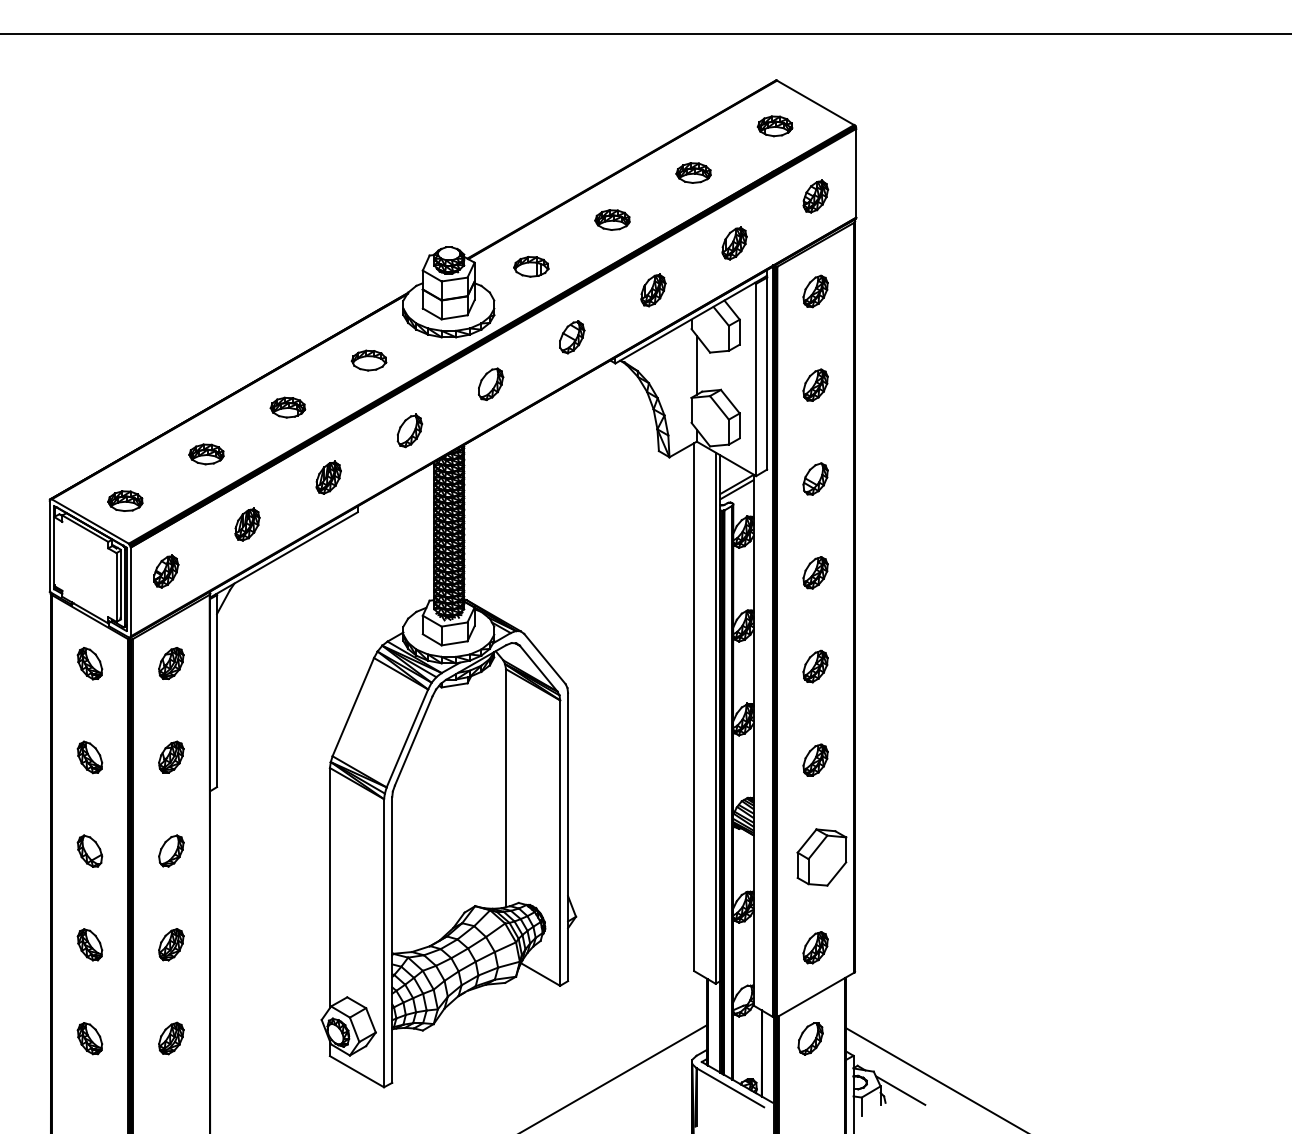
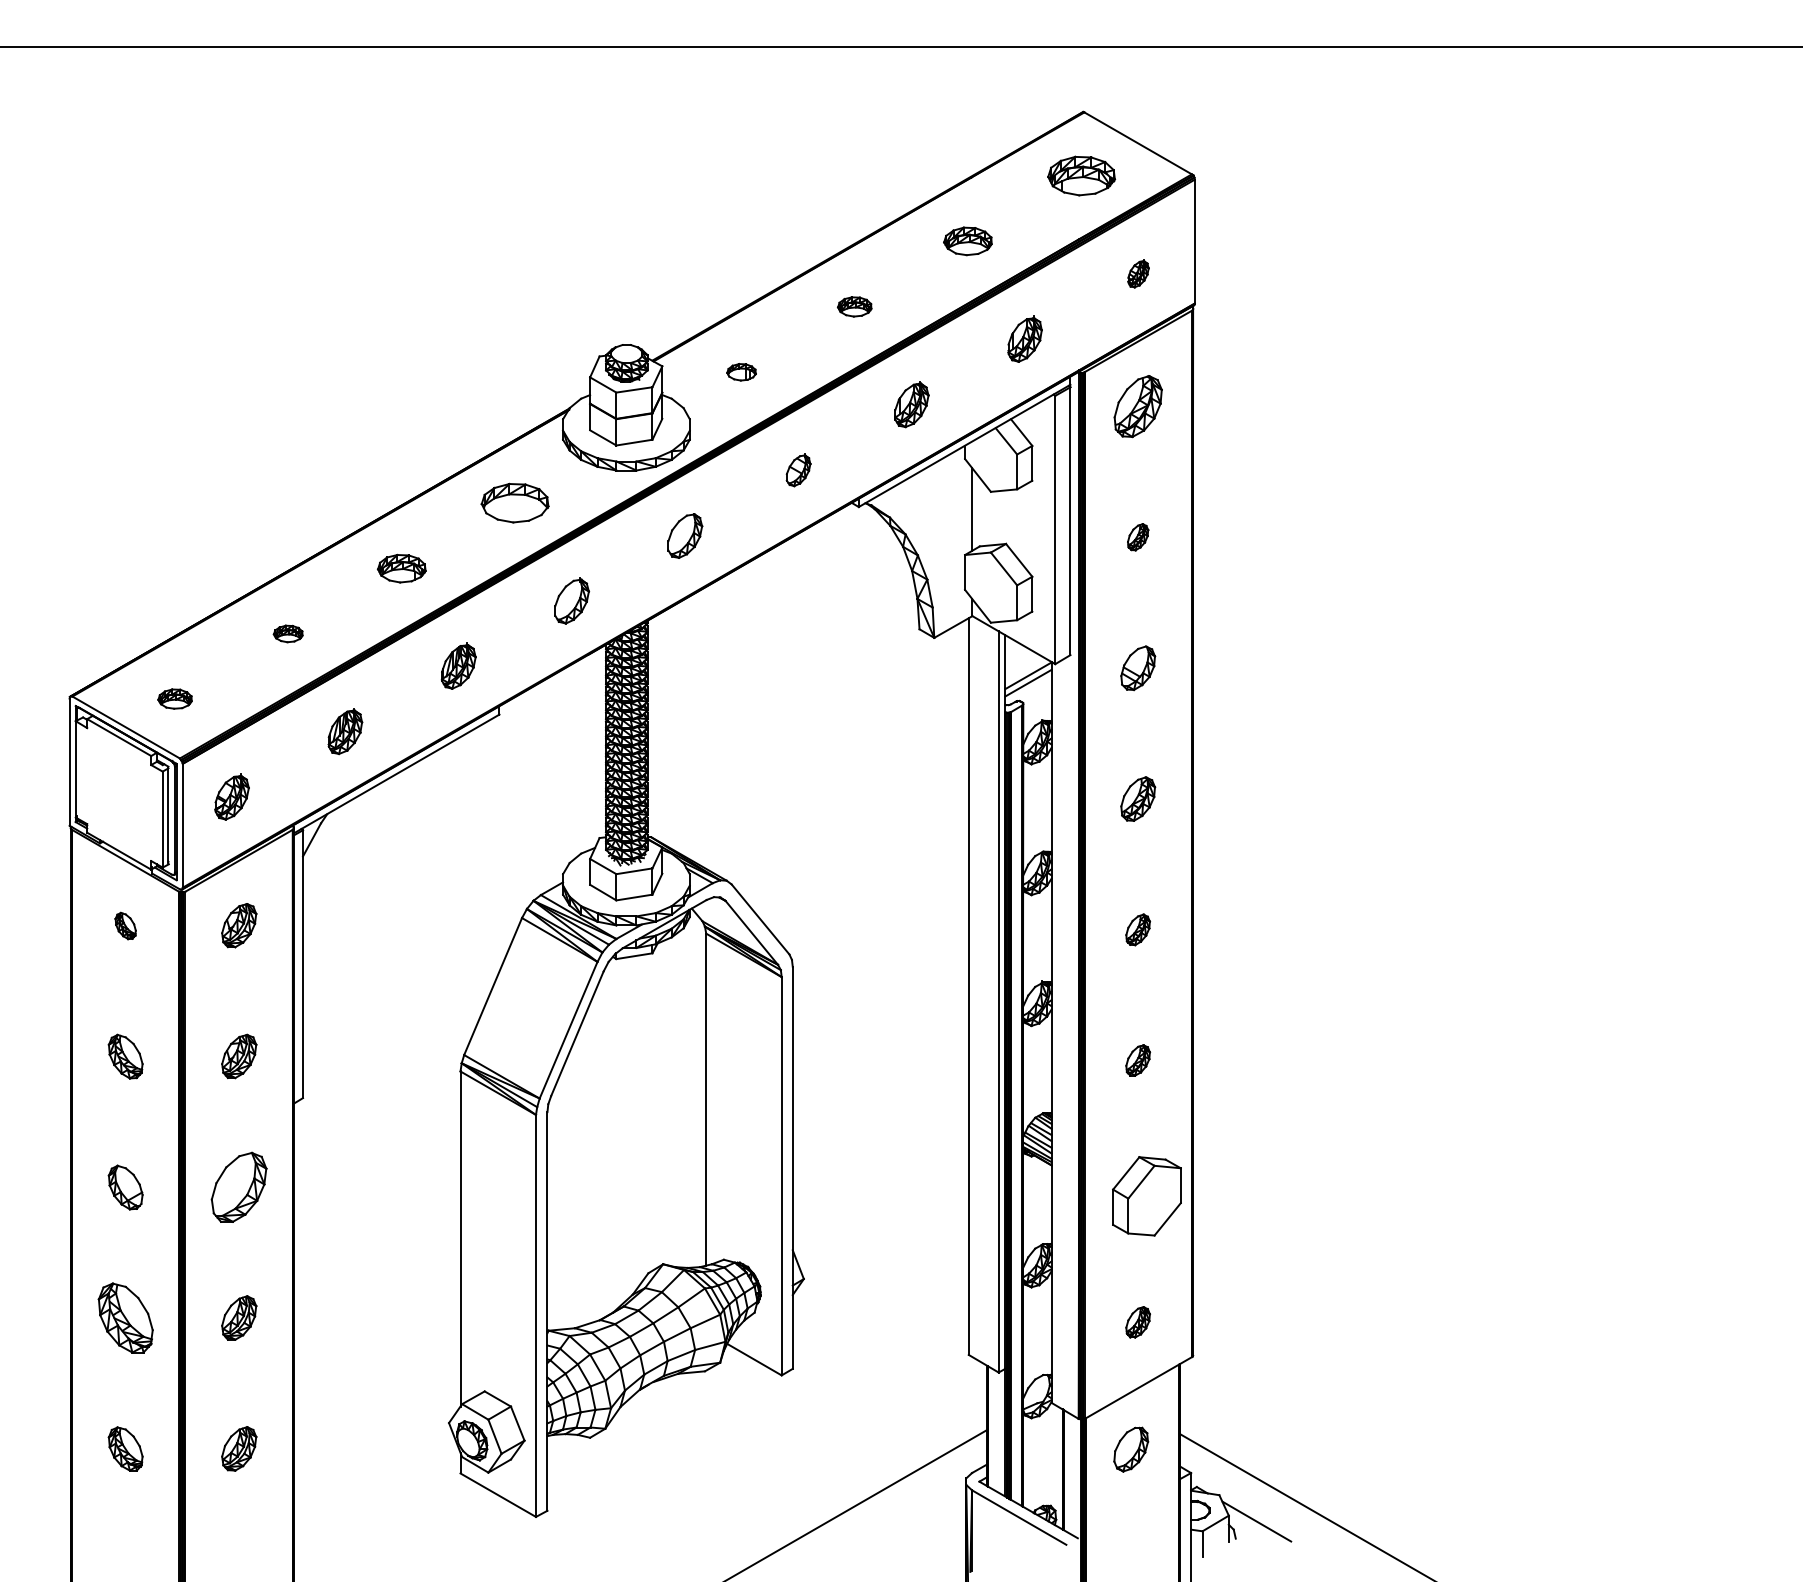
part: (774, 126) -> (1080, 176), size x1.4
part: (815, 196) -> (1138, 274), size x0.6
part: (612, 219) -> (854, 306), size x0.7
part: (531, 266) -> (741, 371), size x0.6
part: (815, 291) -> (1138, 406), size x1.4
part: (572, 337) -> (798, 470), size x0.7
part: (368, 360) -> (514, 502), size x1.4
part: (815, 384) -> (1138, 536), size x0.6
part: (206, 454) -> (288, 634), size x0.6
part: (125, 500) -> (175, 698), size x0.7
part: (89, 663) -> (125, 925), size x0.6
part: (815, 666) -> (1138, 929), size x0.7
part: (815, 759) -> (1138, 1059), size x0.7
part: (171, 850) -> (239, 1186), size x1.6
part: (89, 944) -> (125, 1317), size x1.6
part: (815, 947) -> (1138, 1321), size x0.7

